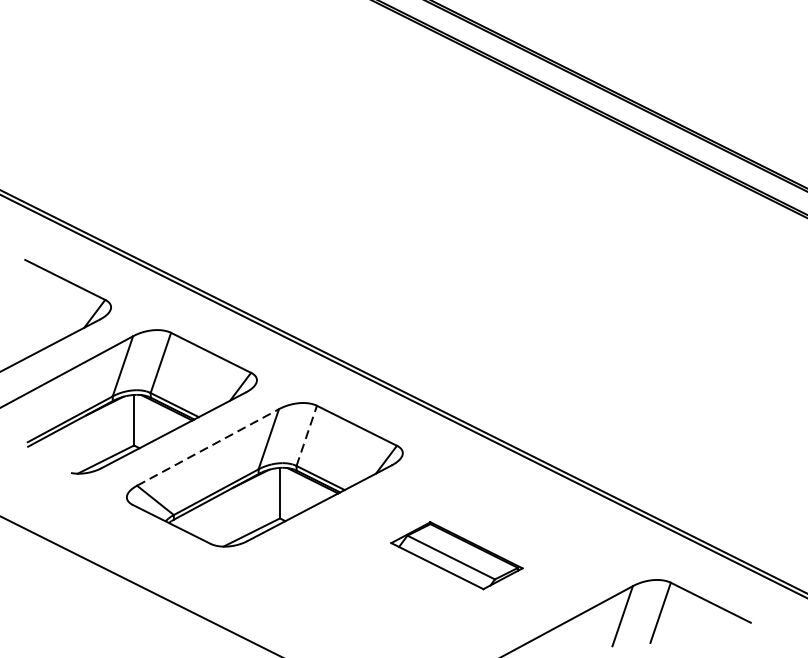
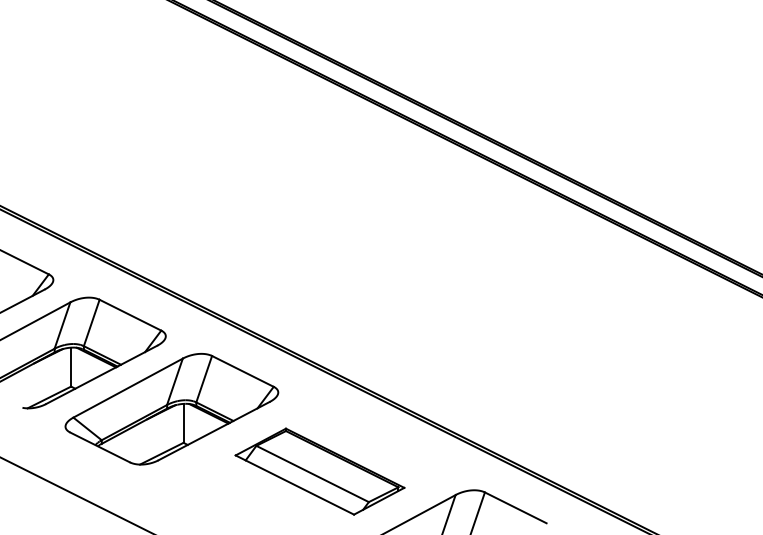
line: (307, 434) -> (204, 378), dashed -> solid
line: (208, 446) -> (128, 387), dashed -> solid
part: (456, 555) -> (319, 471), size x1.67

